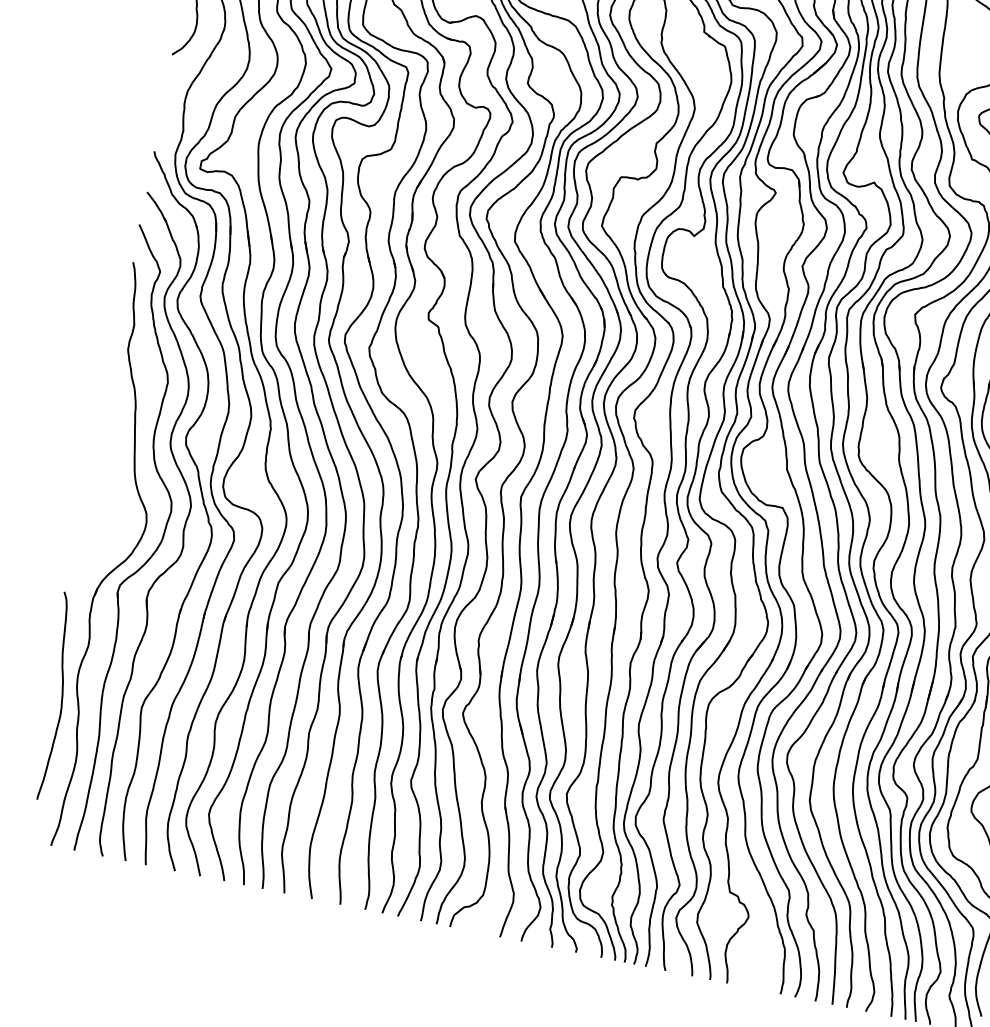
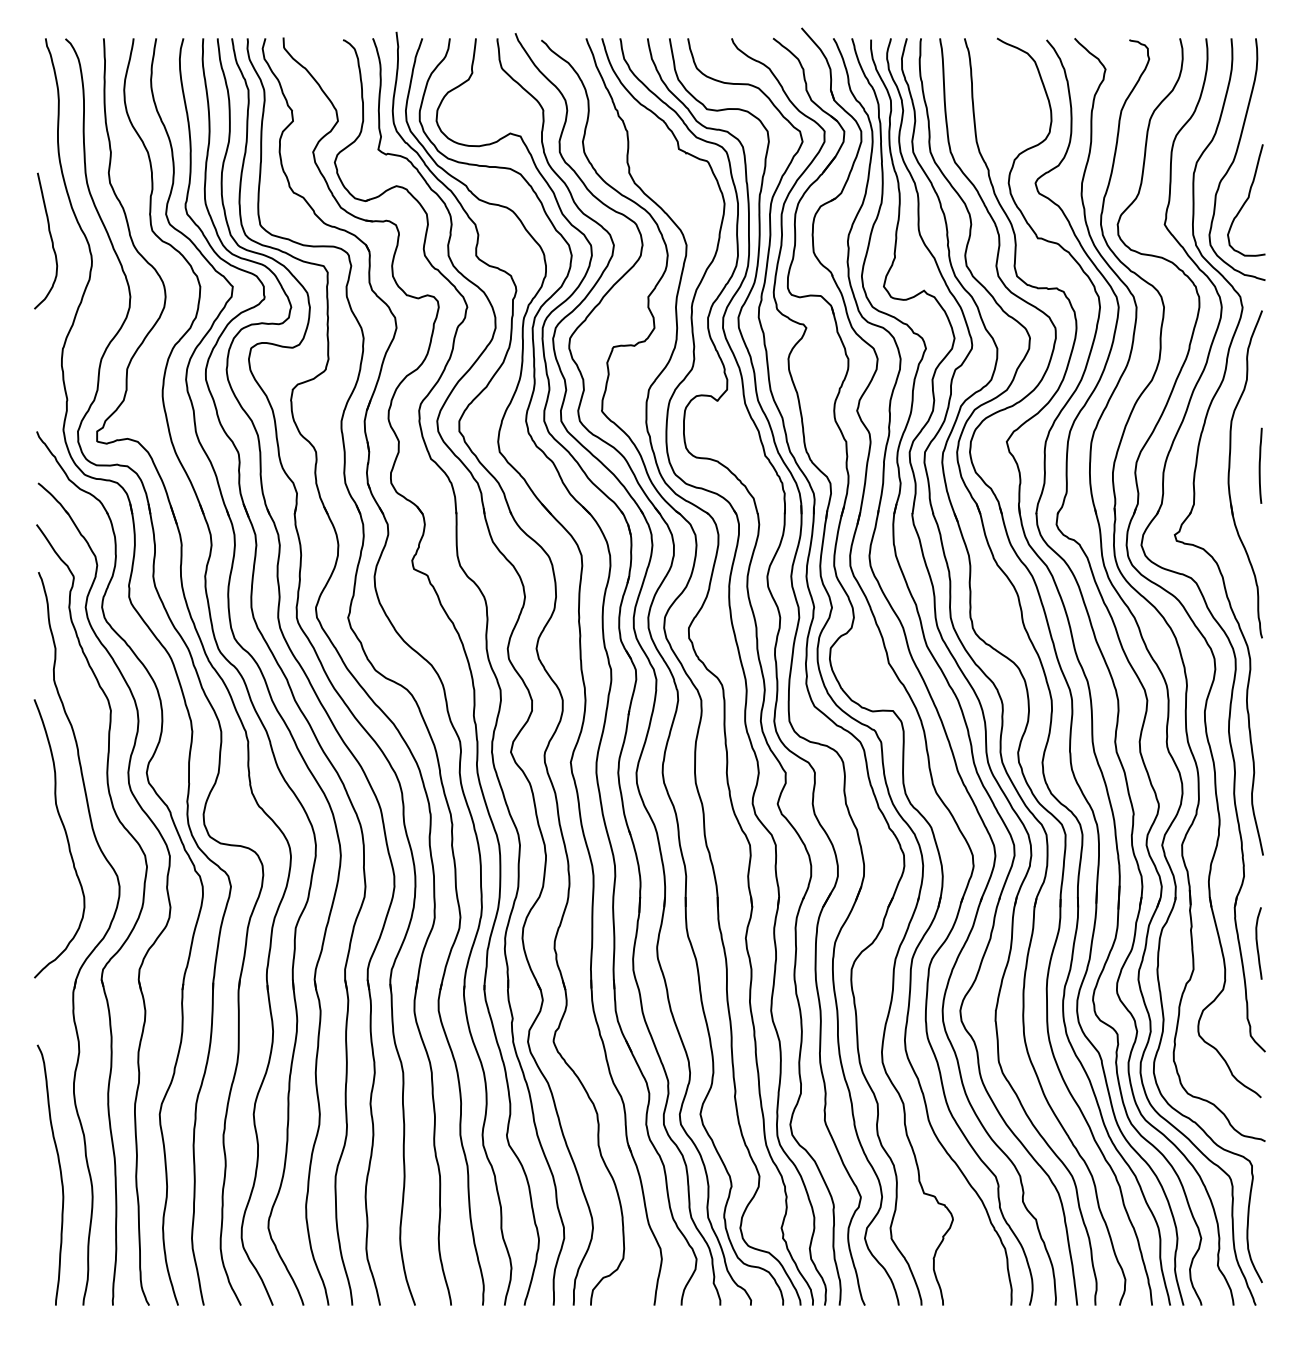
curve: (112, 473) -> (65, 835), added
curve: (61, 694) -> (59, 1171), moved

